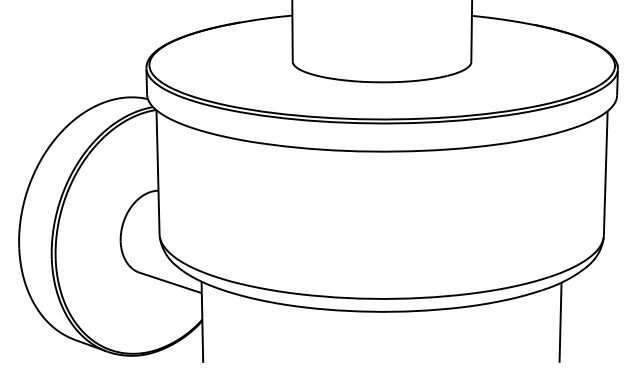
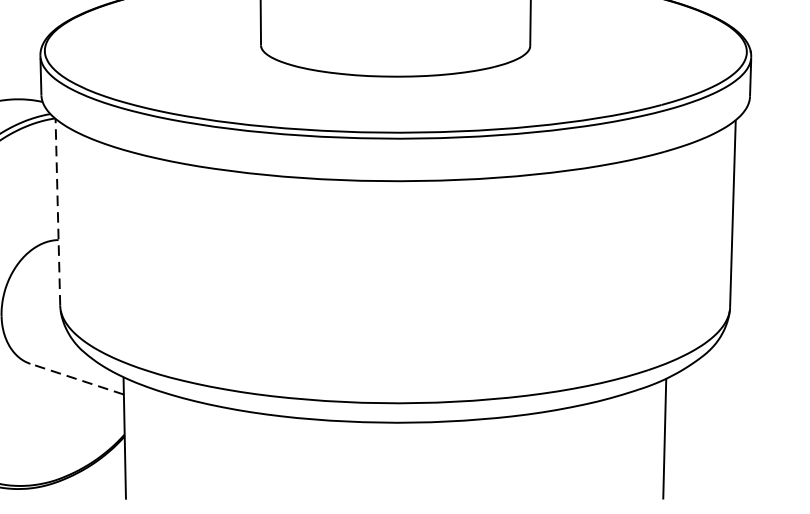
line: (158, 172) -> (58, 212), solid -> dashed
line: (170, 282) -> (76, 378), solid -> dashed

